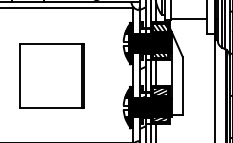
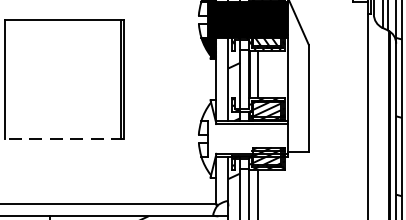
line: (51, 107) -> (64, 138), solid -> dashed
hatch: (148, 107) -> (245, 138), removed

